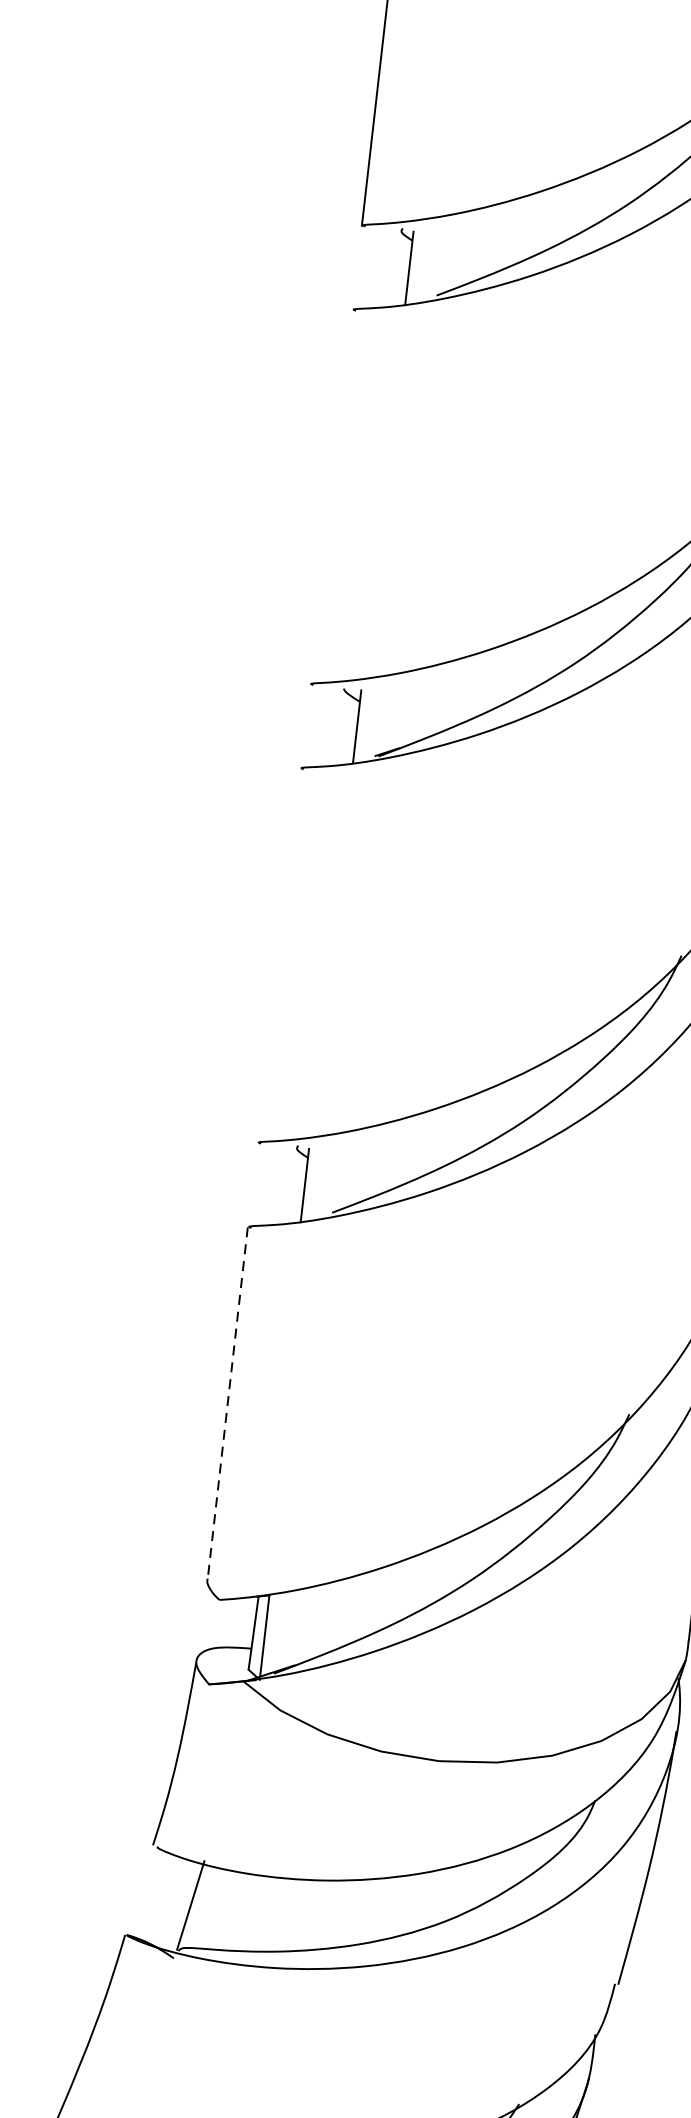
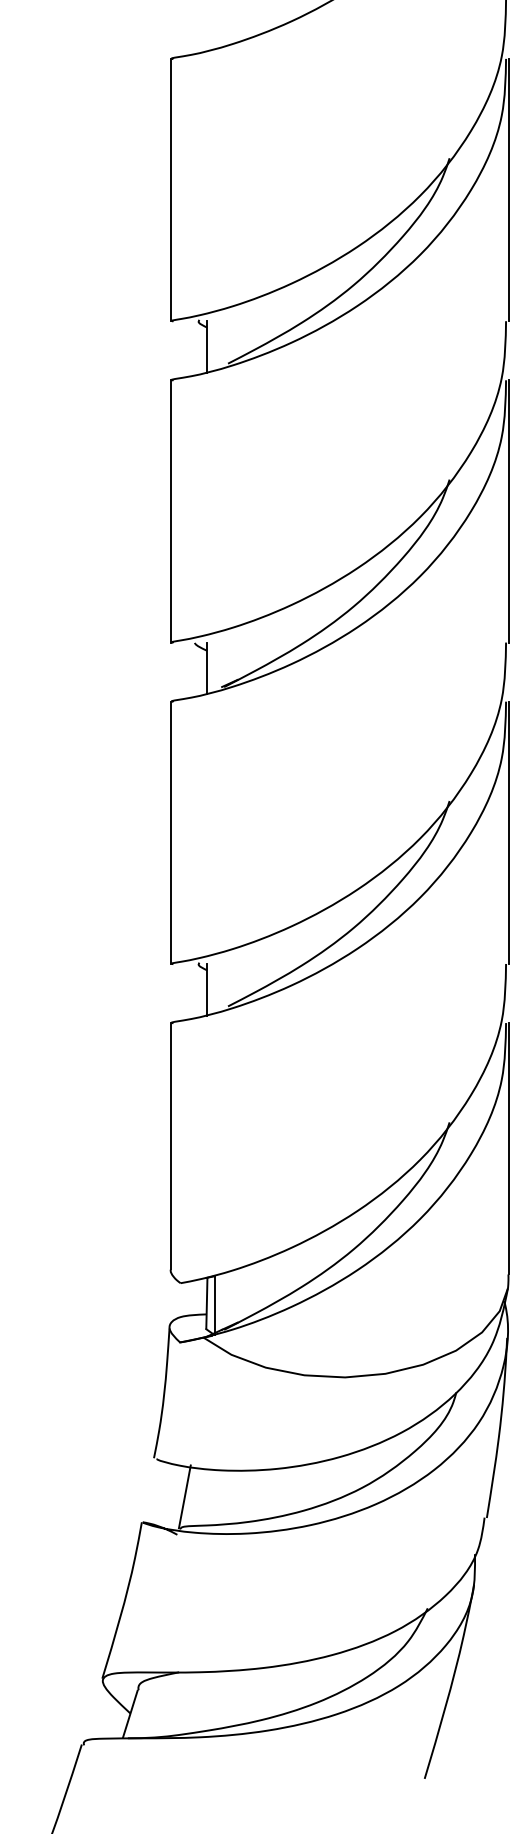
line: (330, 497) -> (170, 511), added
line: (278, 955) -> (170, 832), added
line: (227, 1403) -> (170, 1146), dashed -> solid

